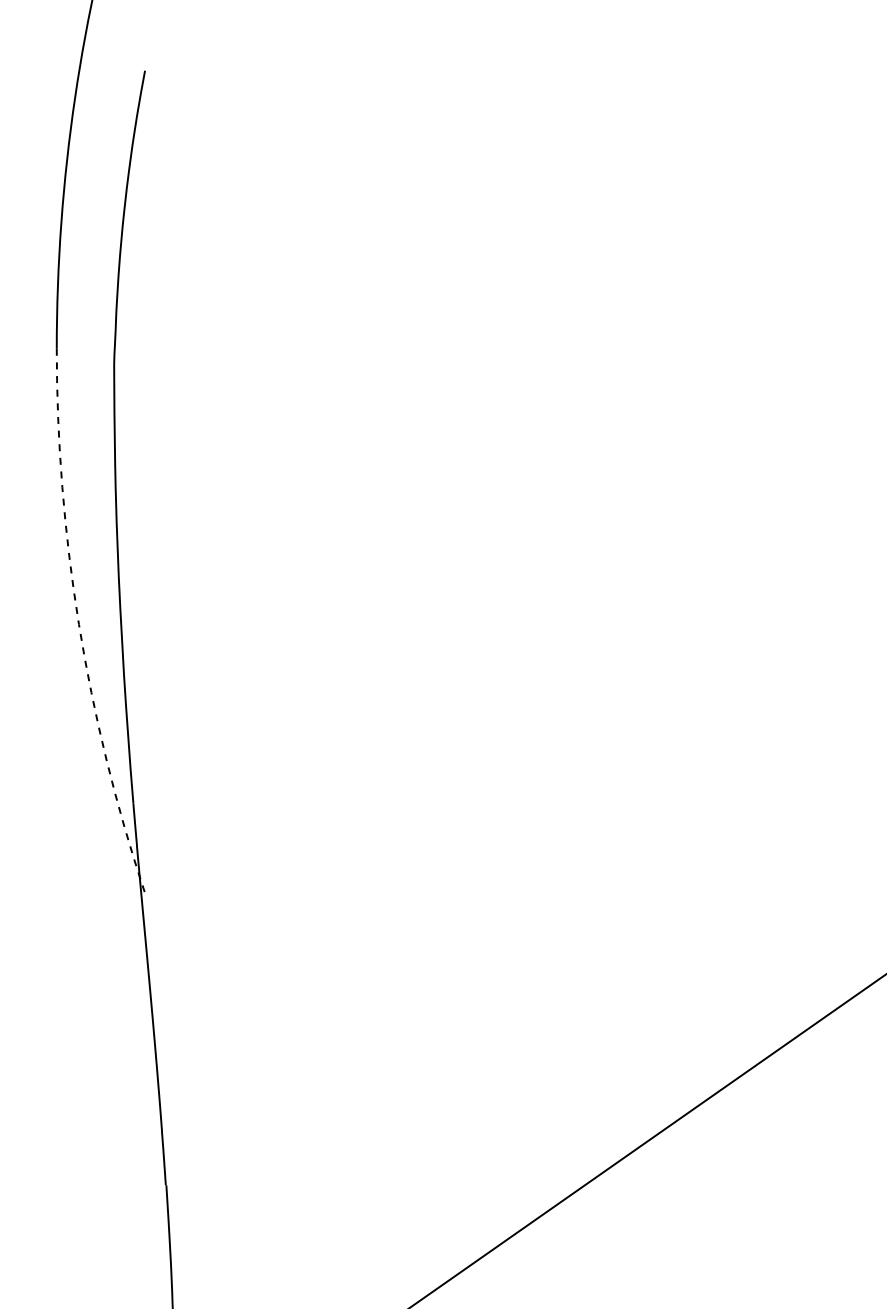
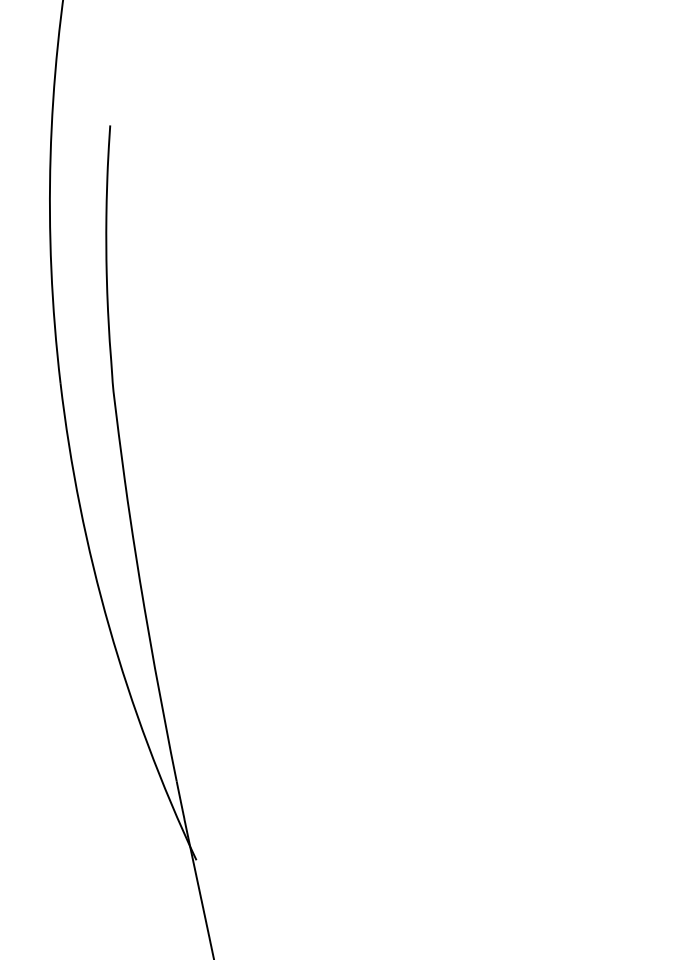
arc: (78, 624) -> (108, 627), dashed -> solid

